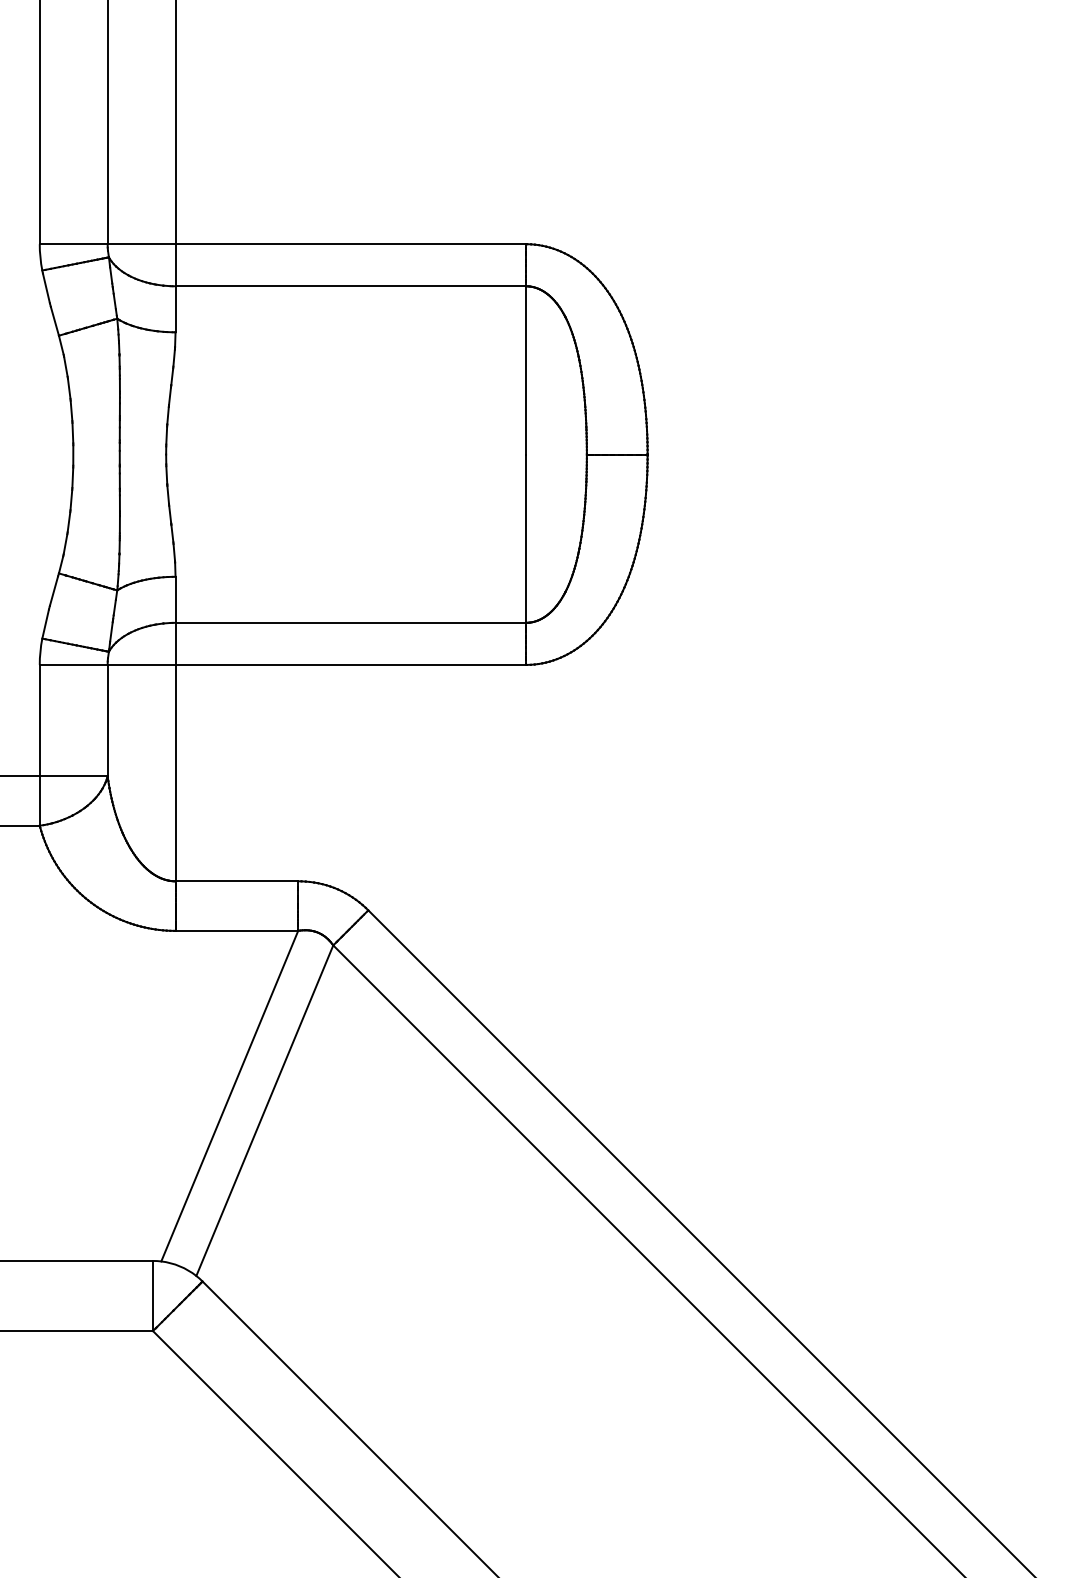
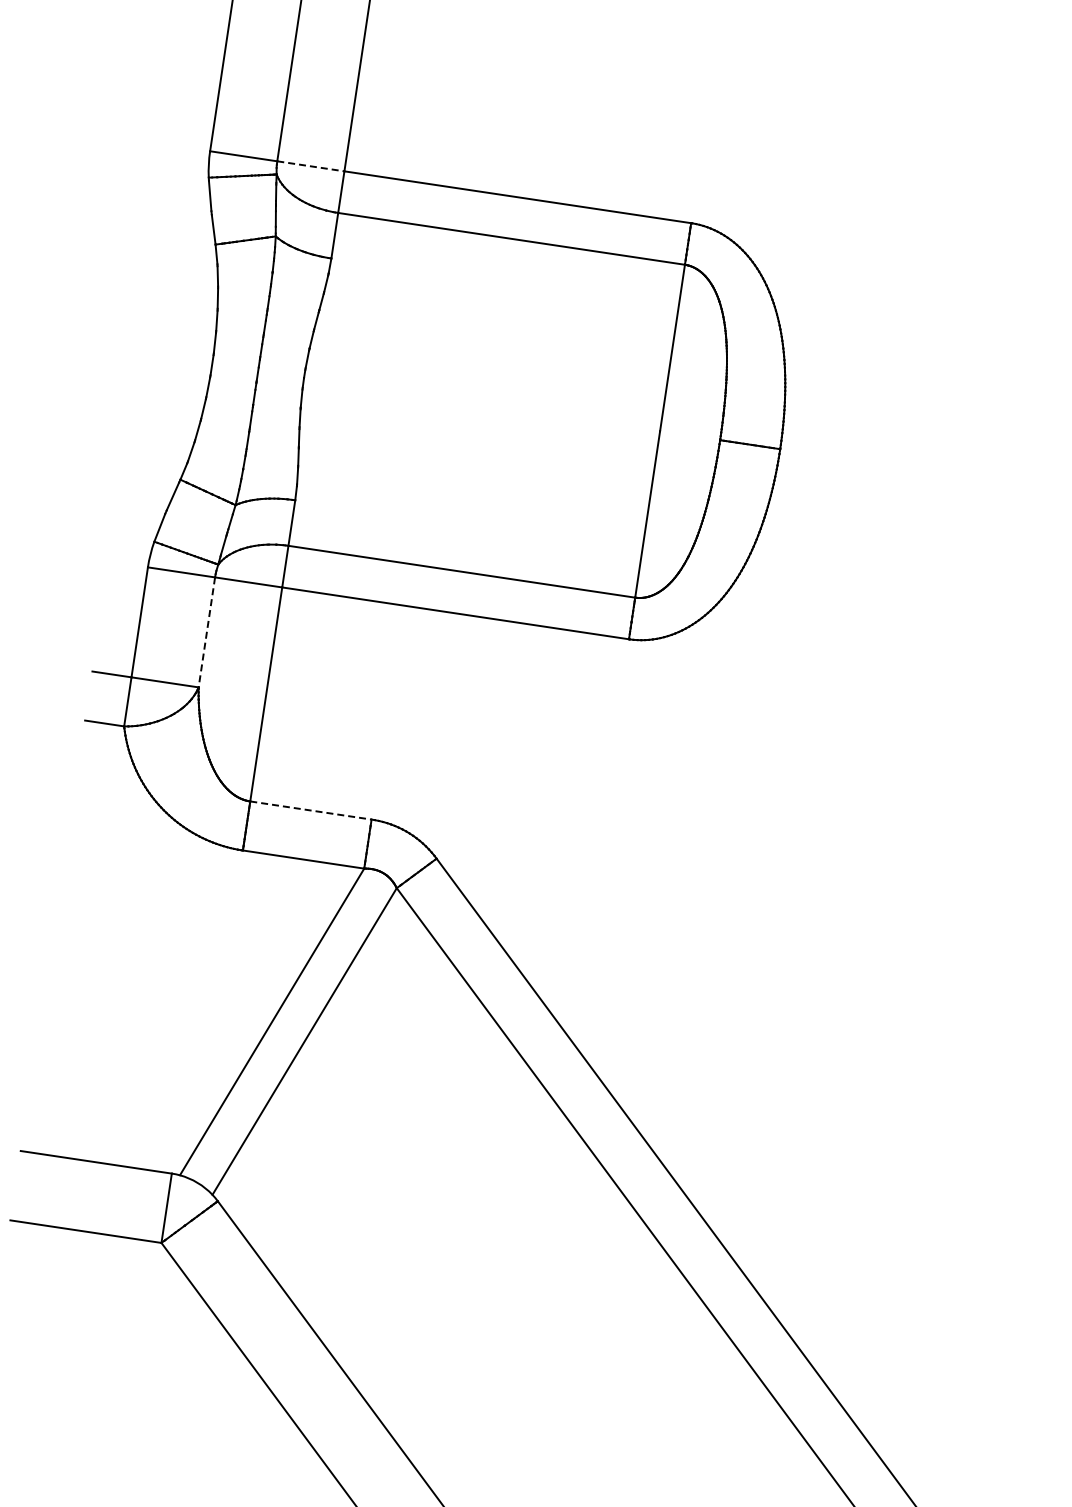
line: (141, 244) -> (310, 166), solid -> dashed
line: (107, 720) -> (206, 632), solid -> dashed
line: (237, 881) -> (311, 810), solid -> dashed

